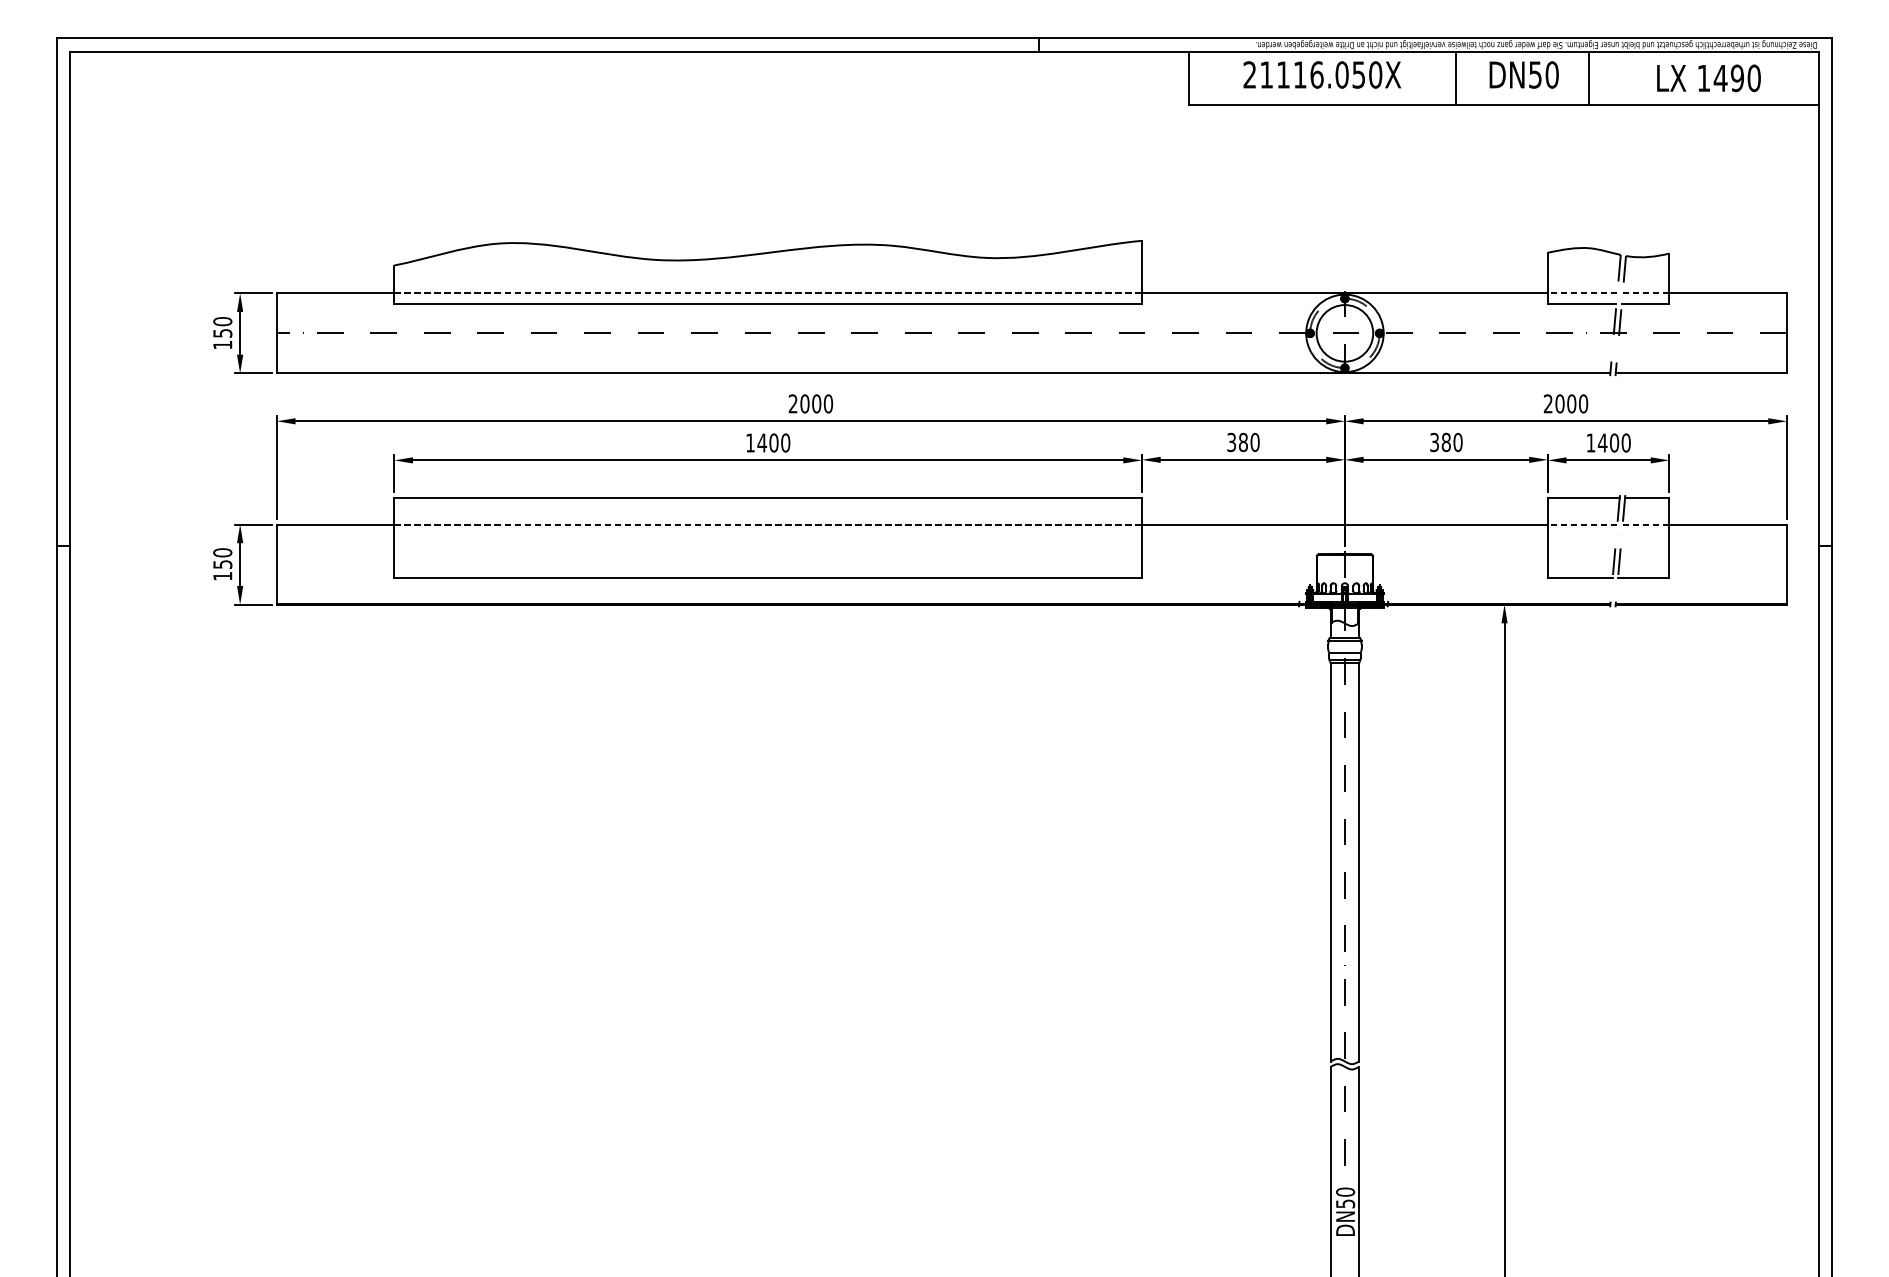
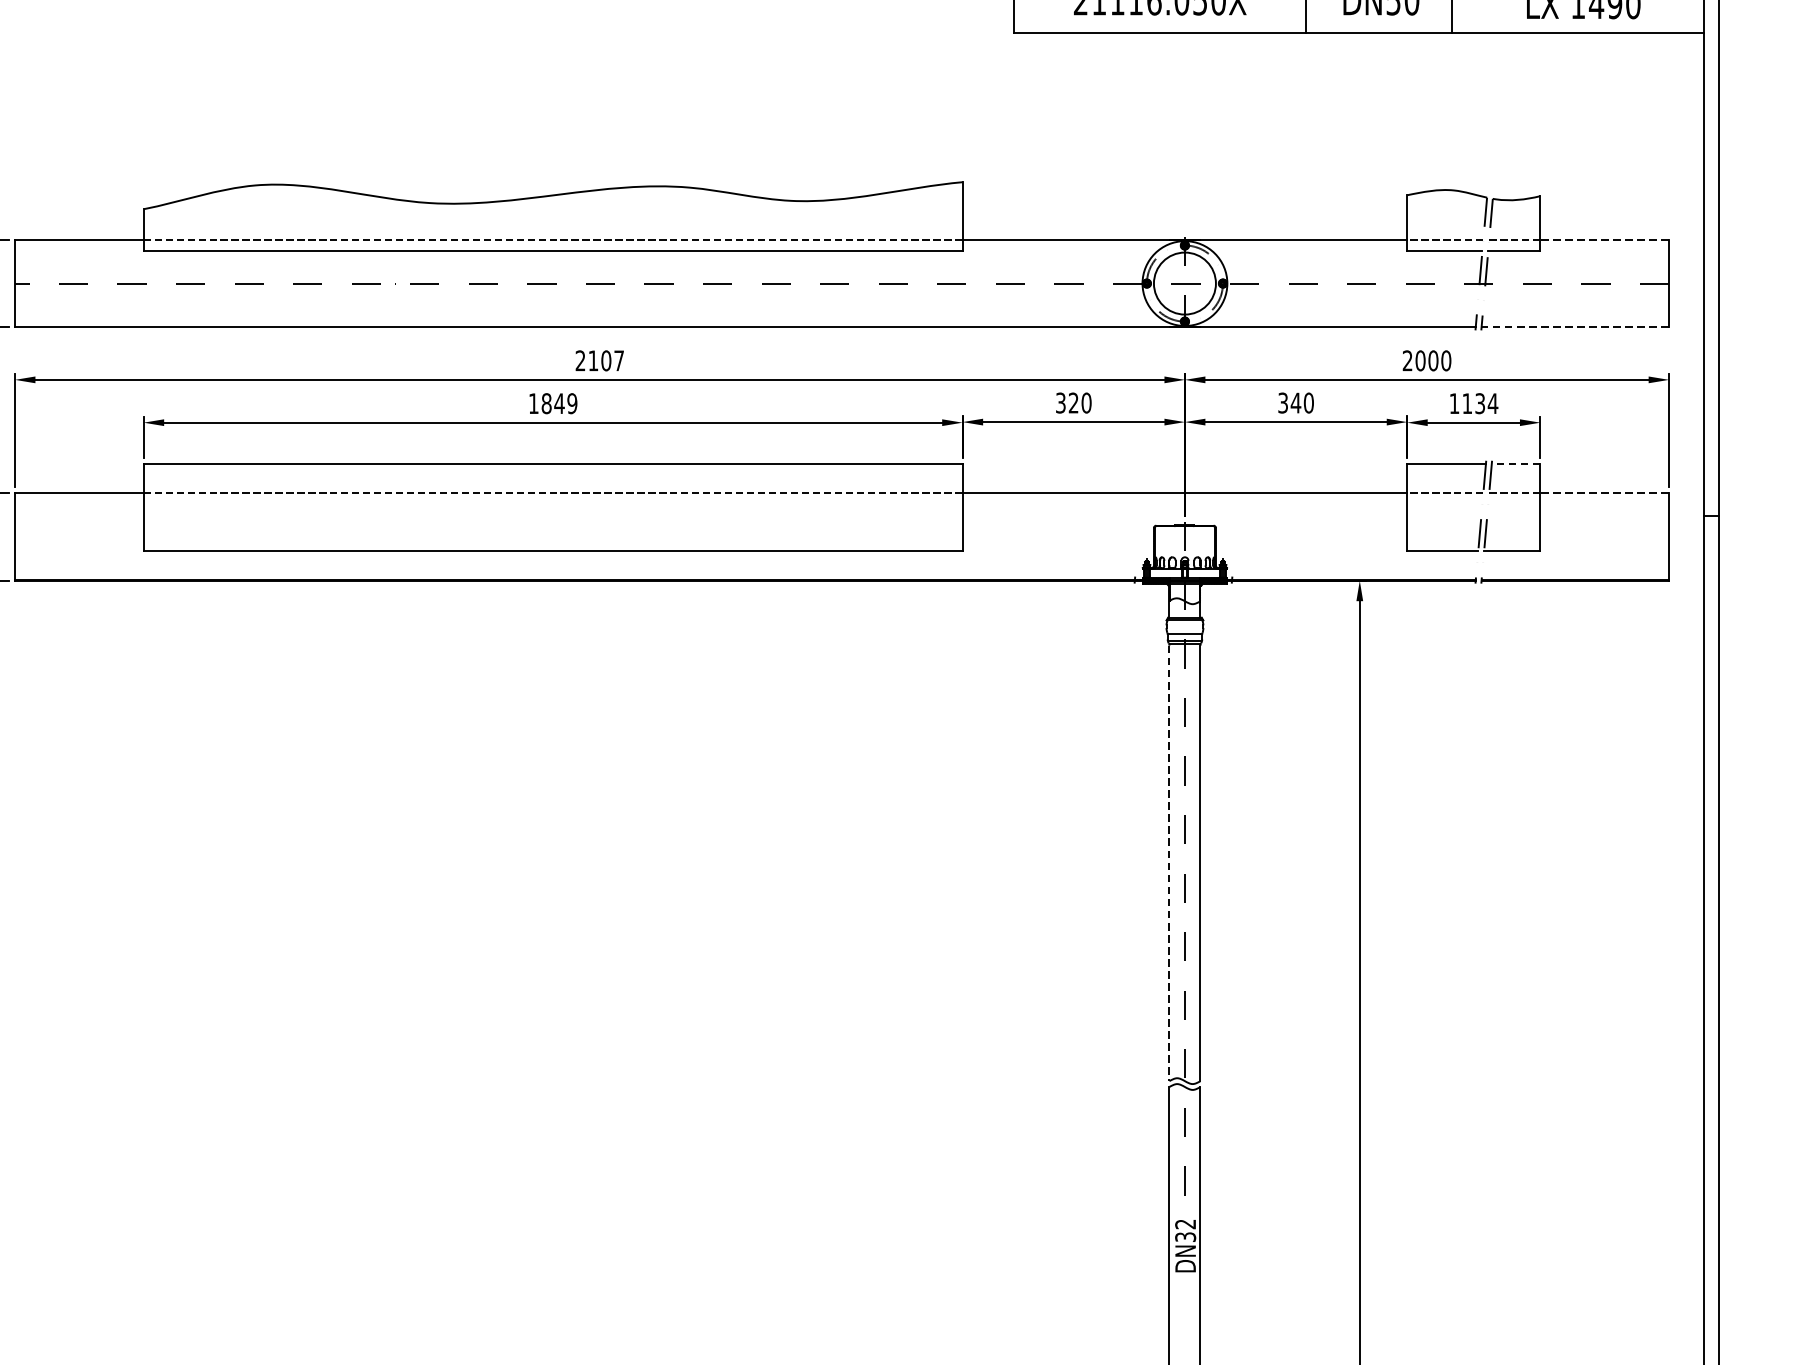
line: (1728, 293) -> (1605, 239), solid -> dashed
line: (1701, 373) -> (1575, 327), solid -> dashed
text: (816, 403) -> (606, 360), 2000 -> 2107
text: (773, 442) -> (559, 403), 1400 -> 1849
text: (1242, 442) -> (1072, 403), 380 -> 320
text: (1446, 442) -> (1296, 403), 380 -> 340
text: (1614, 442) -> (1480, 403), 1400 -> 1134
line: (1646, 497) -> (1515, 463), solid -> dashed
line: (1728, 524) -> (1605, 492), solid -> dashed
line: (1330, 862) -> (1169, 863), solid -> dashed
text: (1345, 1197) -> (1185, 1230), DN50 -> DN32

